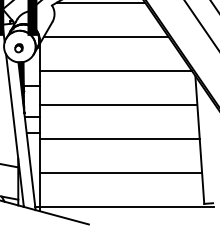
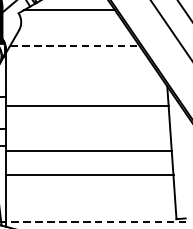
line: (106, 36) -> (75, 45), solid -> dashed
line: (115, 70) -> (84, 80), removed
line: (118, 104) -> (87, 105), moved
line: (120, 172) -> (89, 175), moved
line: (126, 206) -> (95, 221), solid -> dashed

